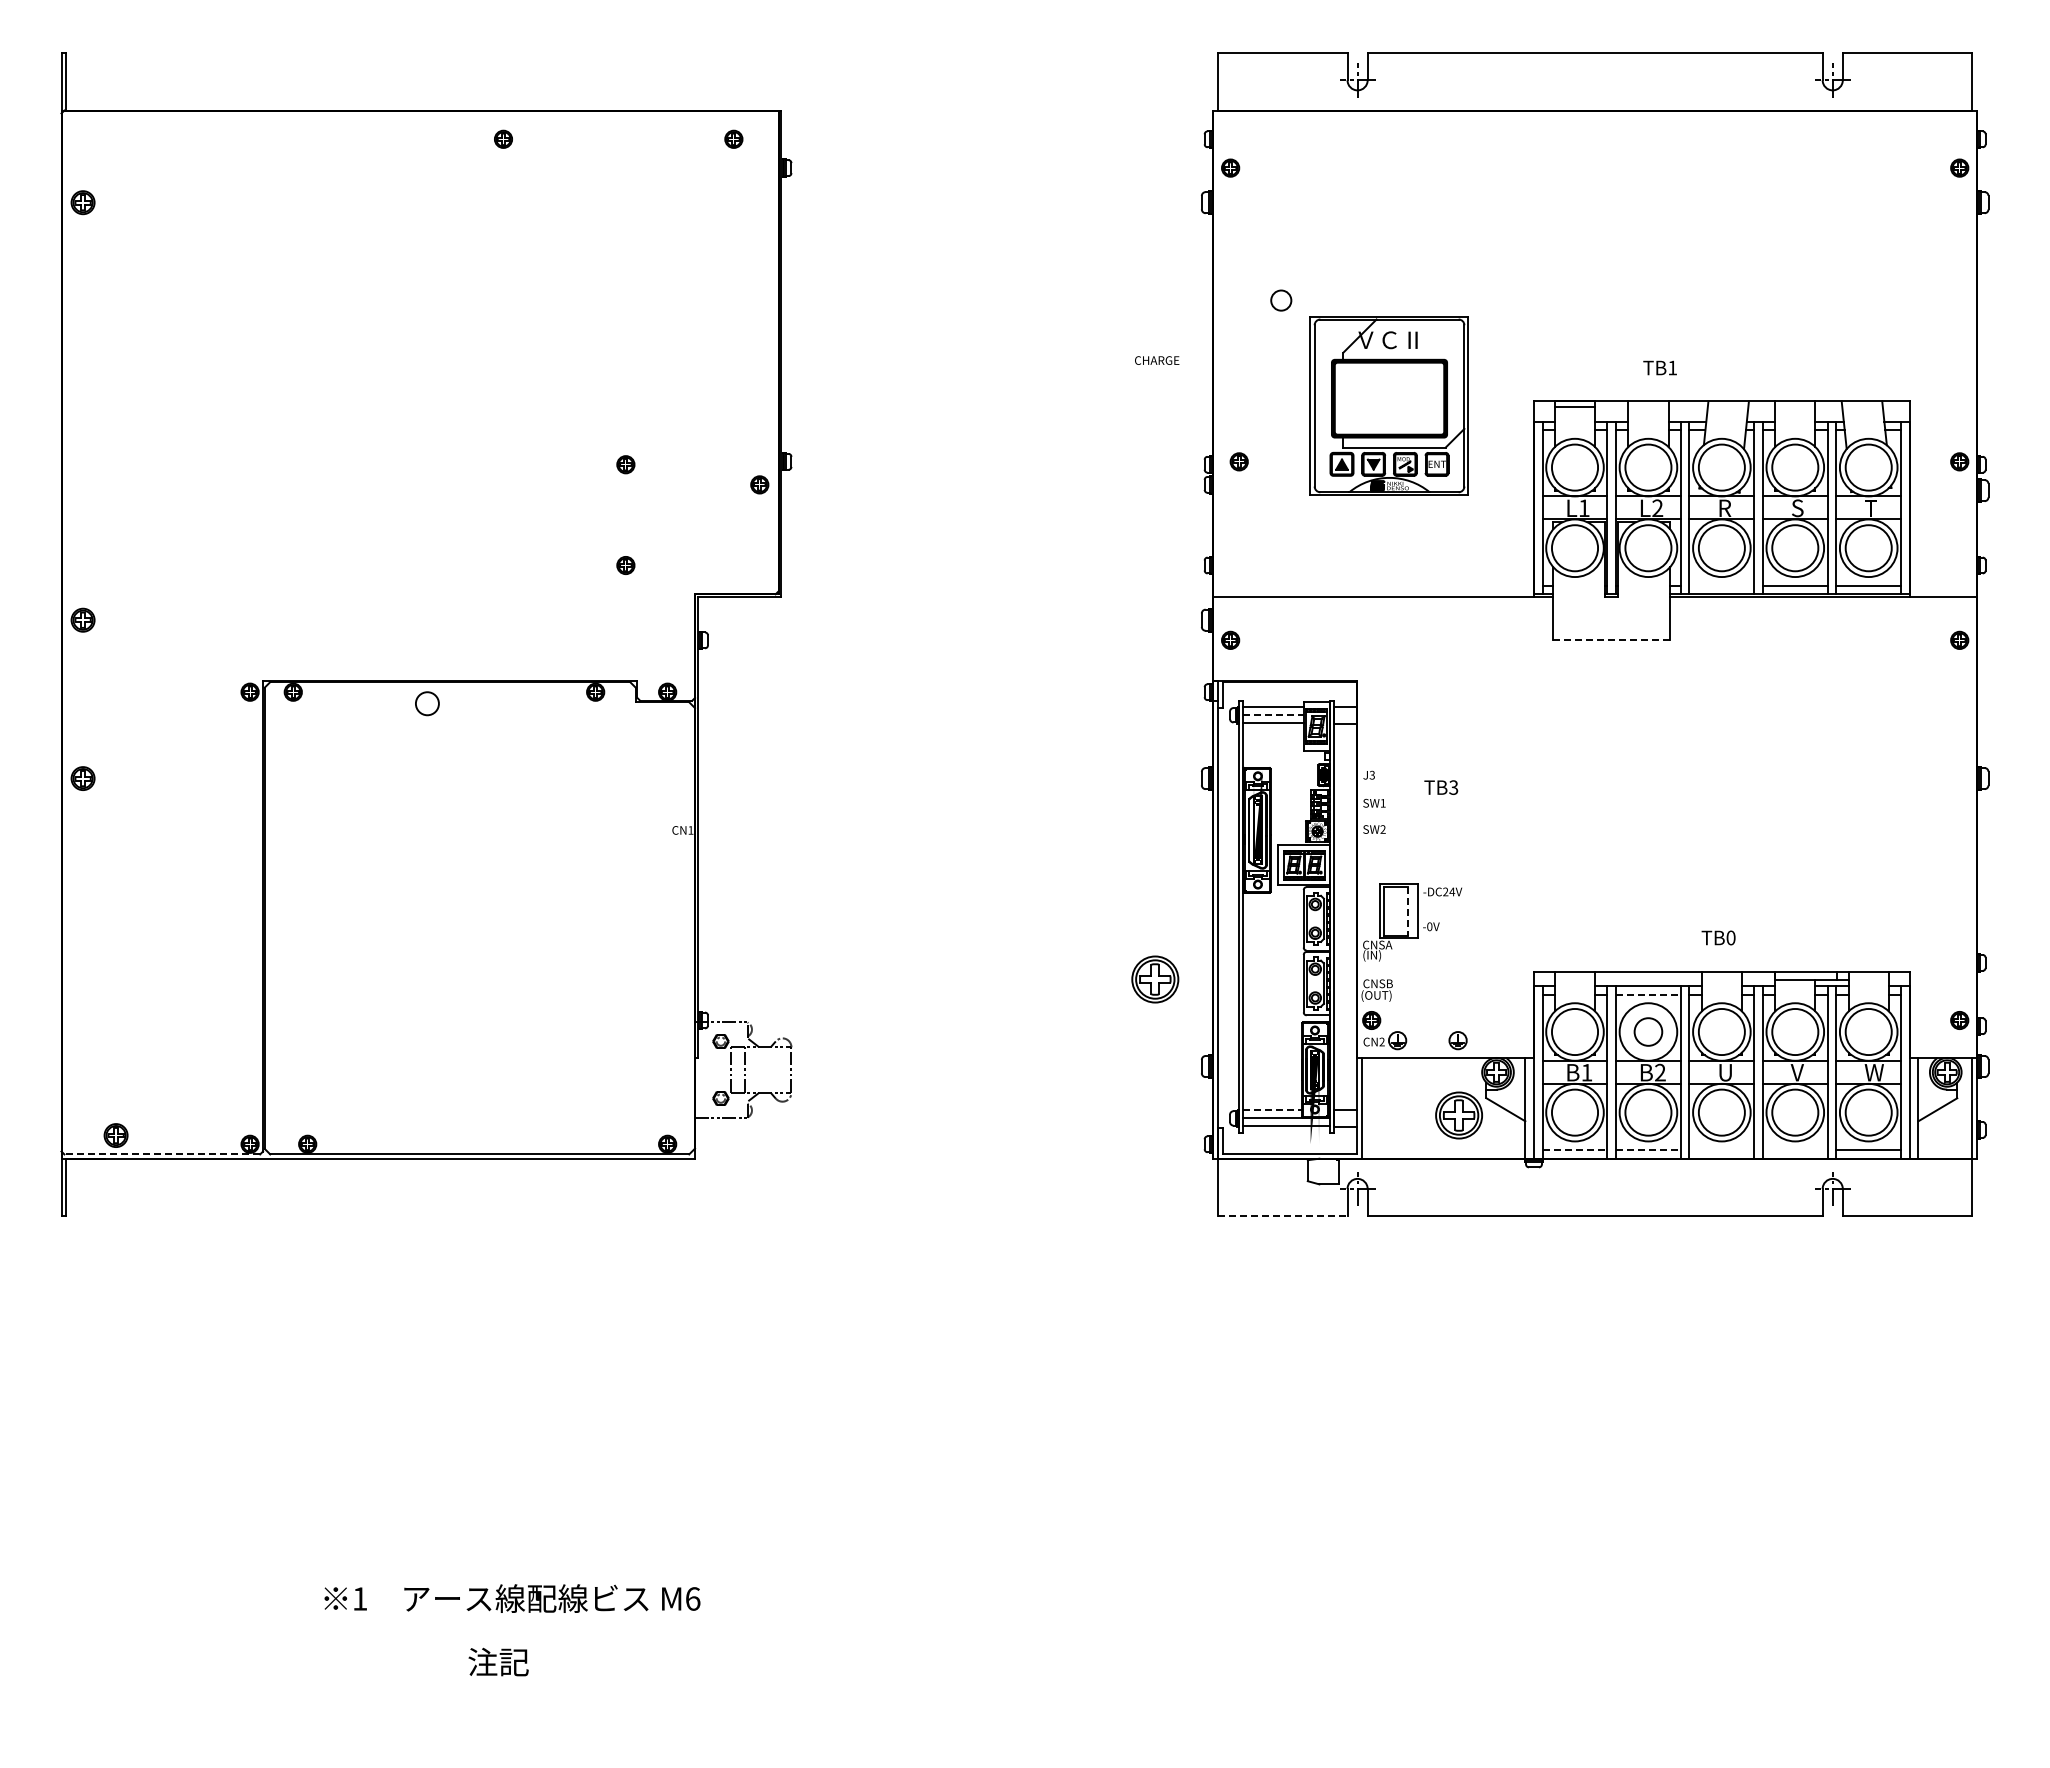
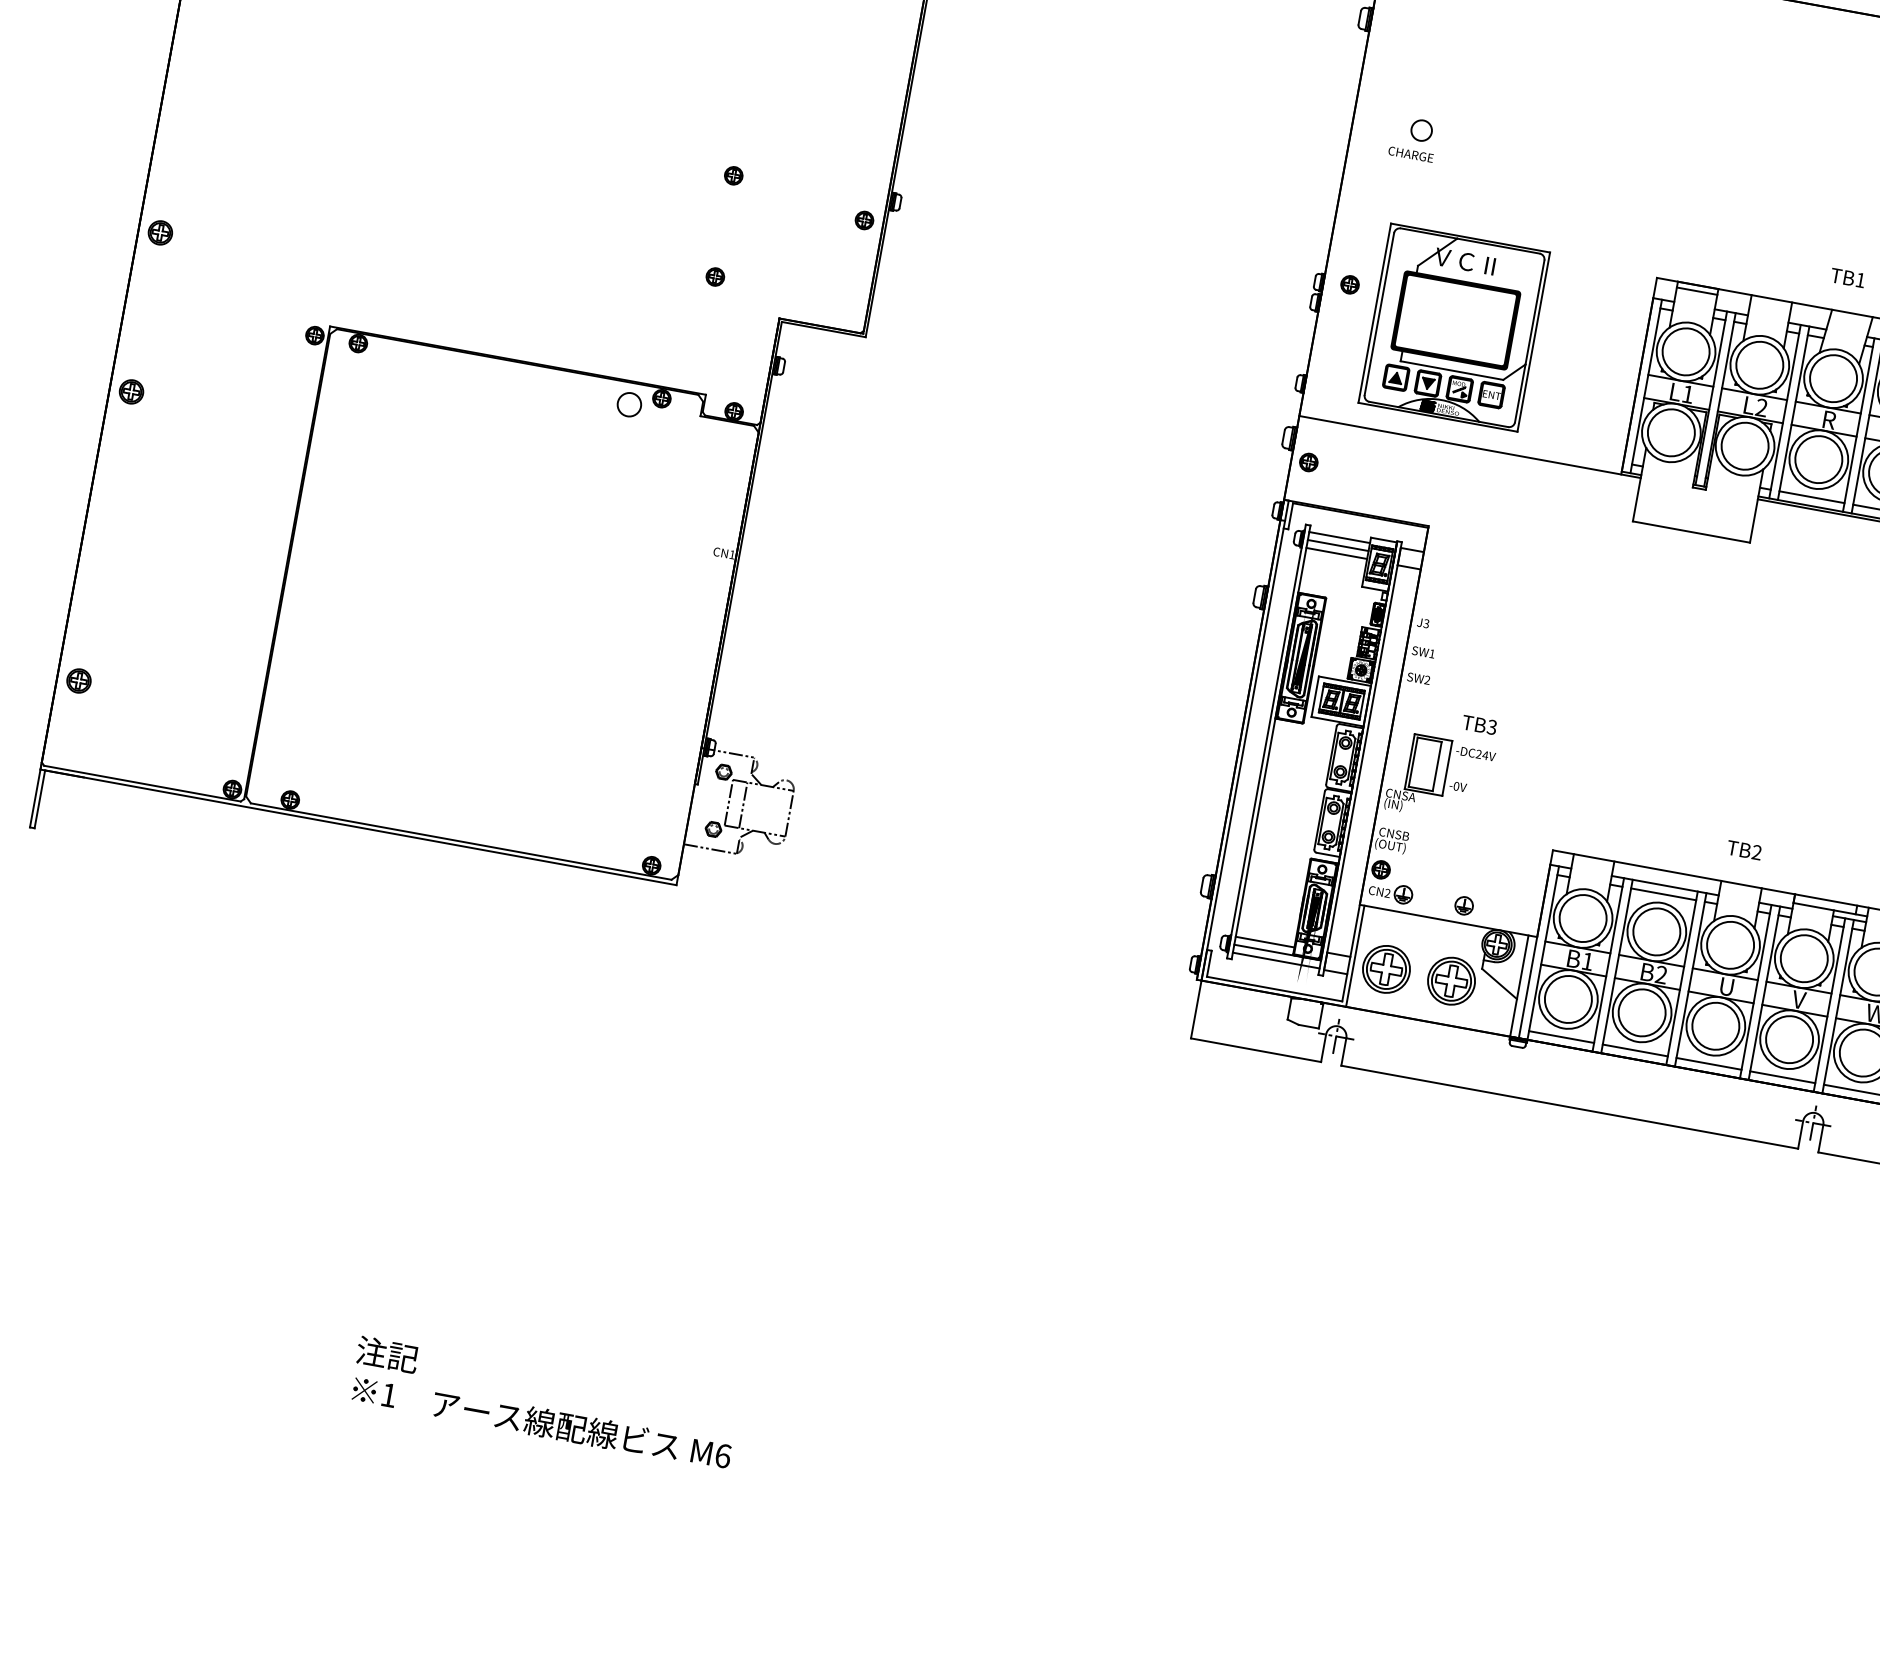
text: (1157, 360) -> (1411, 154), moved
text: (1659, 367) -> (1847, 277), moved
part: (1388, 405) -> (1453, 327), moved
line: (1721, 585) -> (1811, 496), added
line: (1612, 640) -> (1692, 532), dashed -> solid
circle: (427, 703) -> (629, 404), moved
line: (1274, 715) -> (1339, 545), dashed -> solid
text: (1441, 787) -> (1479, 724), moved
line: (1407, 911) -> (1436, 766), dashed -> solid
text: (1730, 937) -> (1756, 852), TB0 -> TB2
part: (1155, 979) -> (1386, 969), moved
line: (1648, 994) -> (1663, 894), dashed -> solid
circle: (1648, 1031) -> (1656, 931), size x1.67
line: (1273, 1110) -> (1266, 942), dashed -> solid
part: (115, 1135) -> (78, 680), moved
line: (1575, 1150) -> (1561, 1037), dashed -> solid
line: (1648, 1150) -> (1635, 1050), dashed -> solid
line: (1721, 1150) -> (1708, 1064), added
line: (1794, 1150) -> (1781, 1077), added
line: (162, 1154) -> (142, 783), dashed -> solid
line: (1282, 1216) -> (1255, 1050), dashed -> solid
text: (512, 1598) -> (542, 1422), moved

